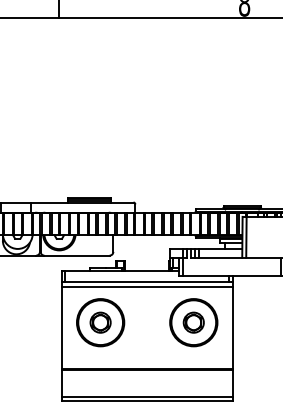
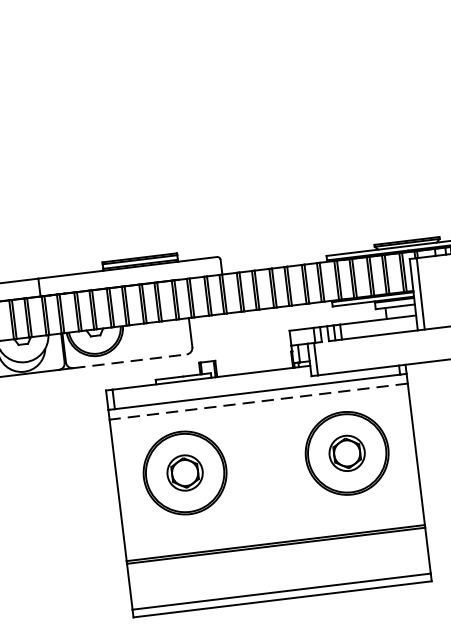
line: (77, 255) -> (130, 361), solid -> dashed
line: (147, 287) -> (259, 401), solid -> dashed

